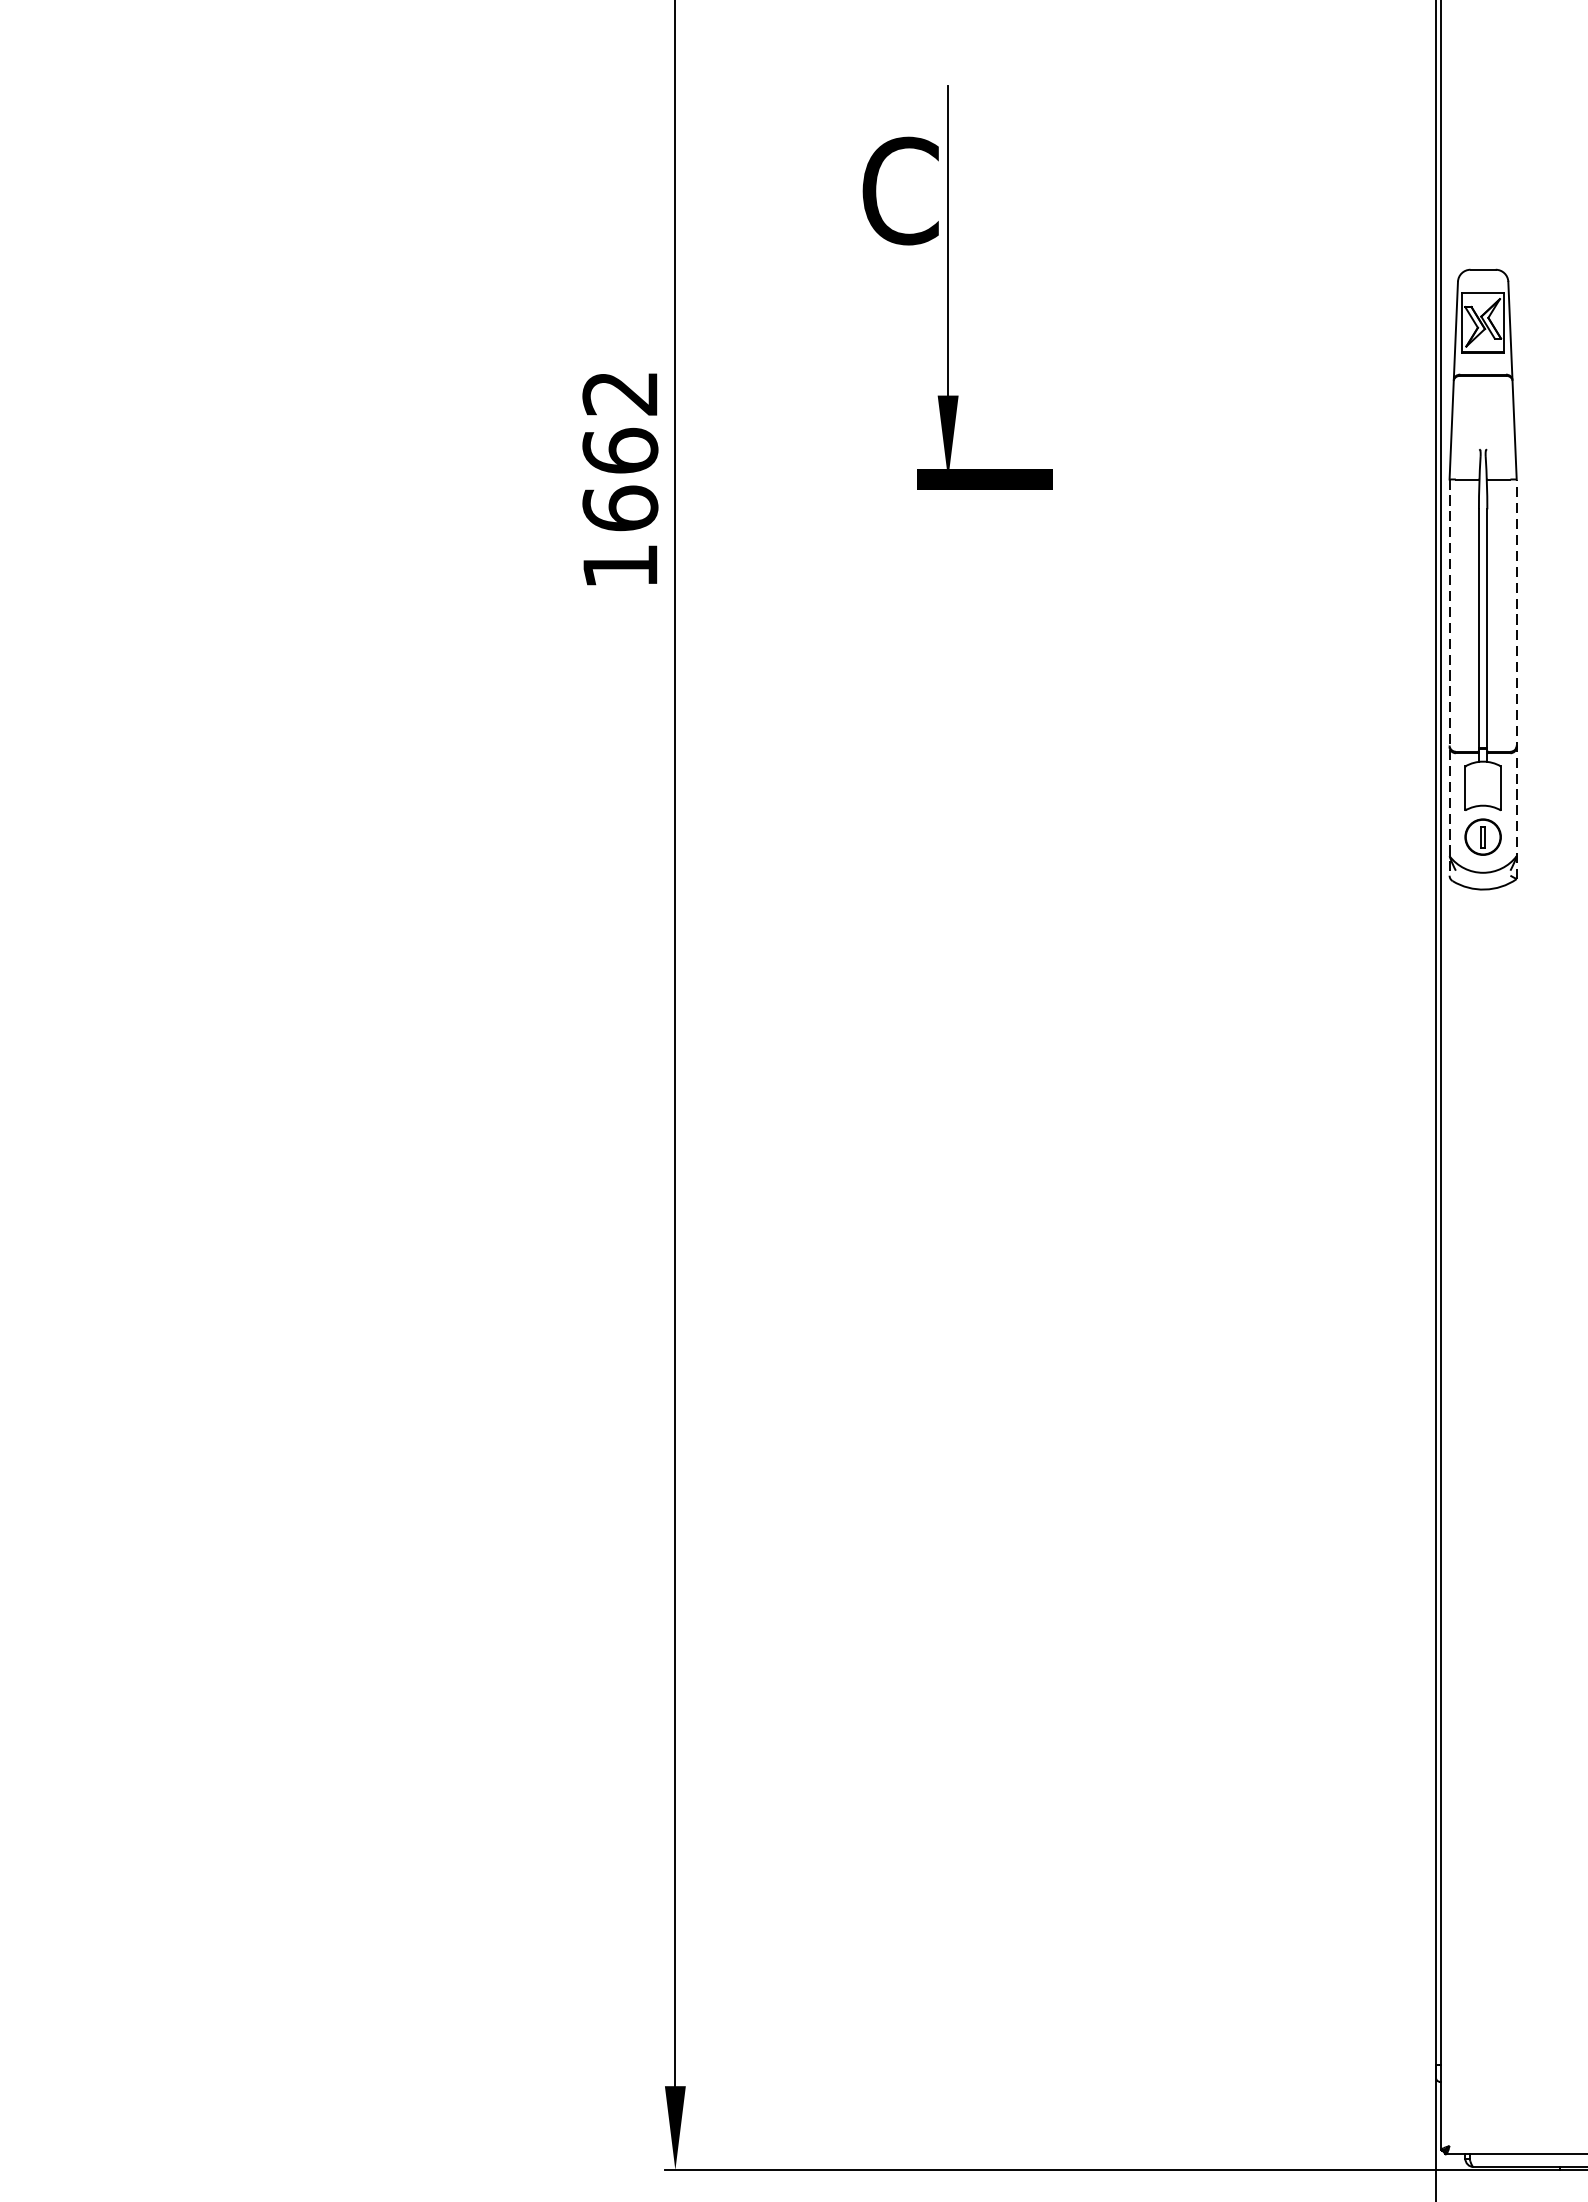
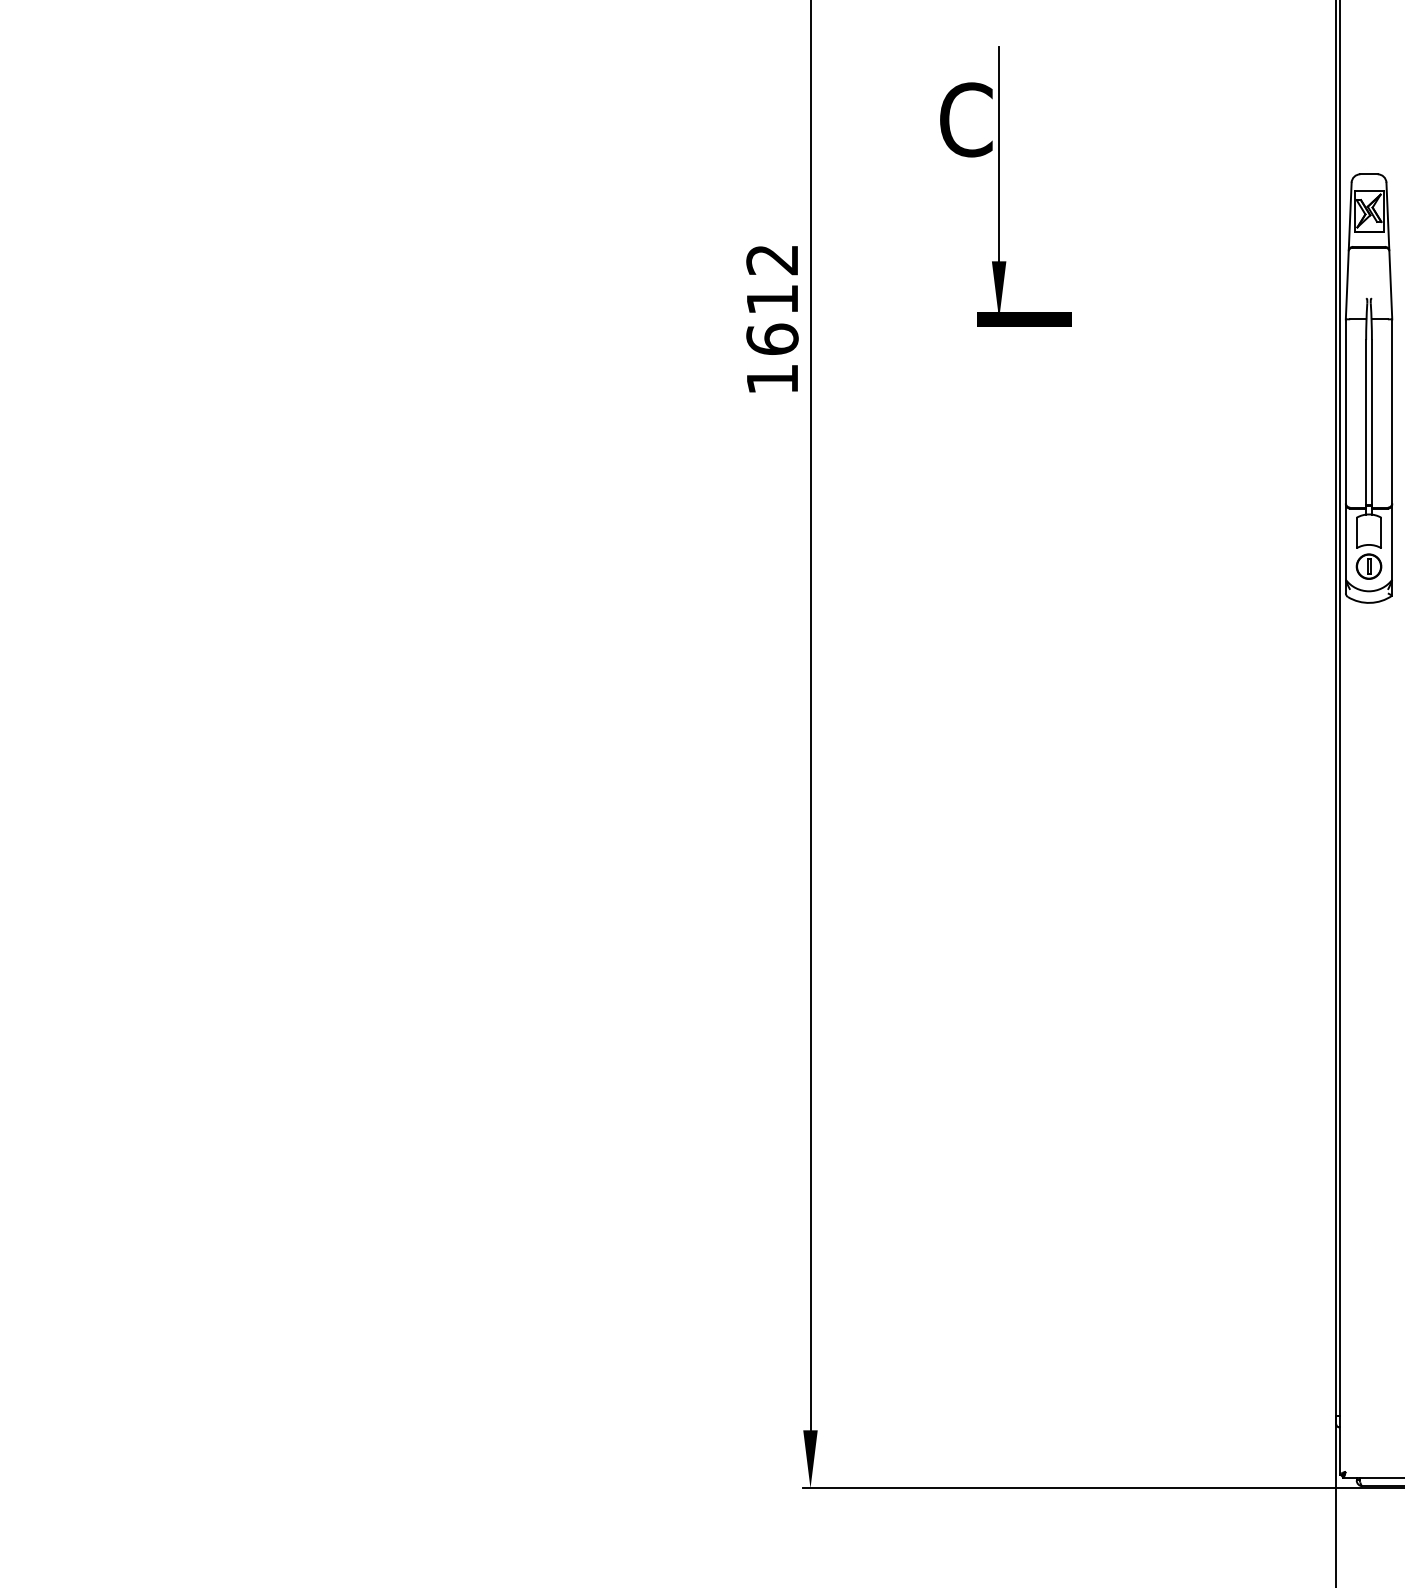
text: (620, 450) -> (772, 299), 1662 -> 1612
line: (1449, 677) -> (1345, 456), dashed -> solid
line: (1517, 679) -> (1392, 457), dashed -> solid

